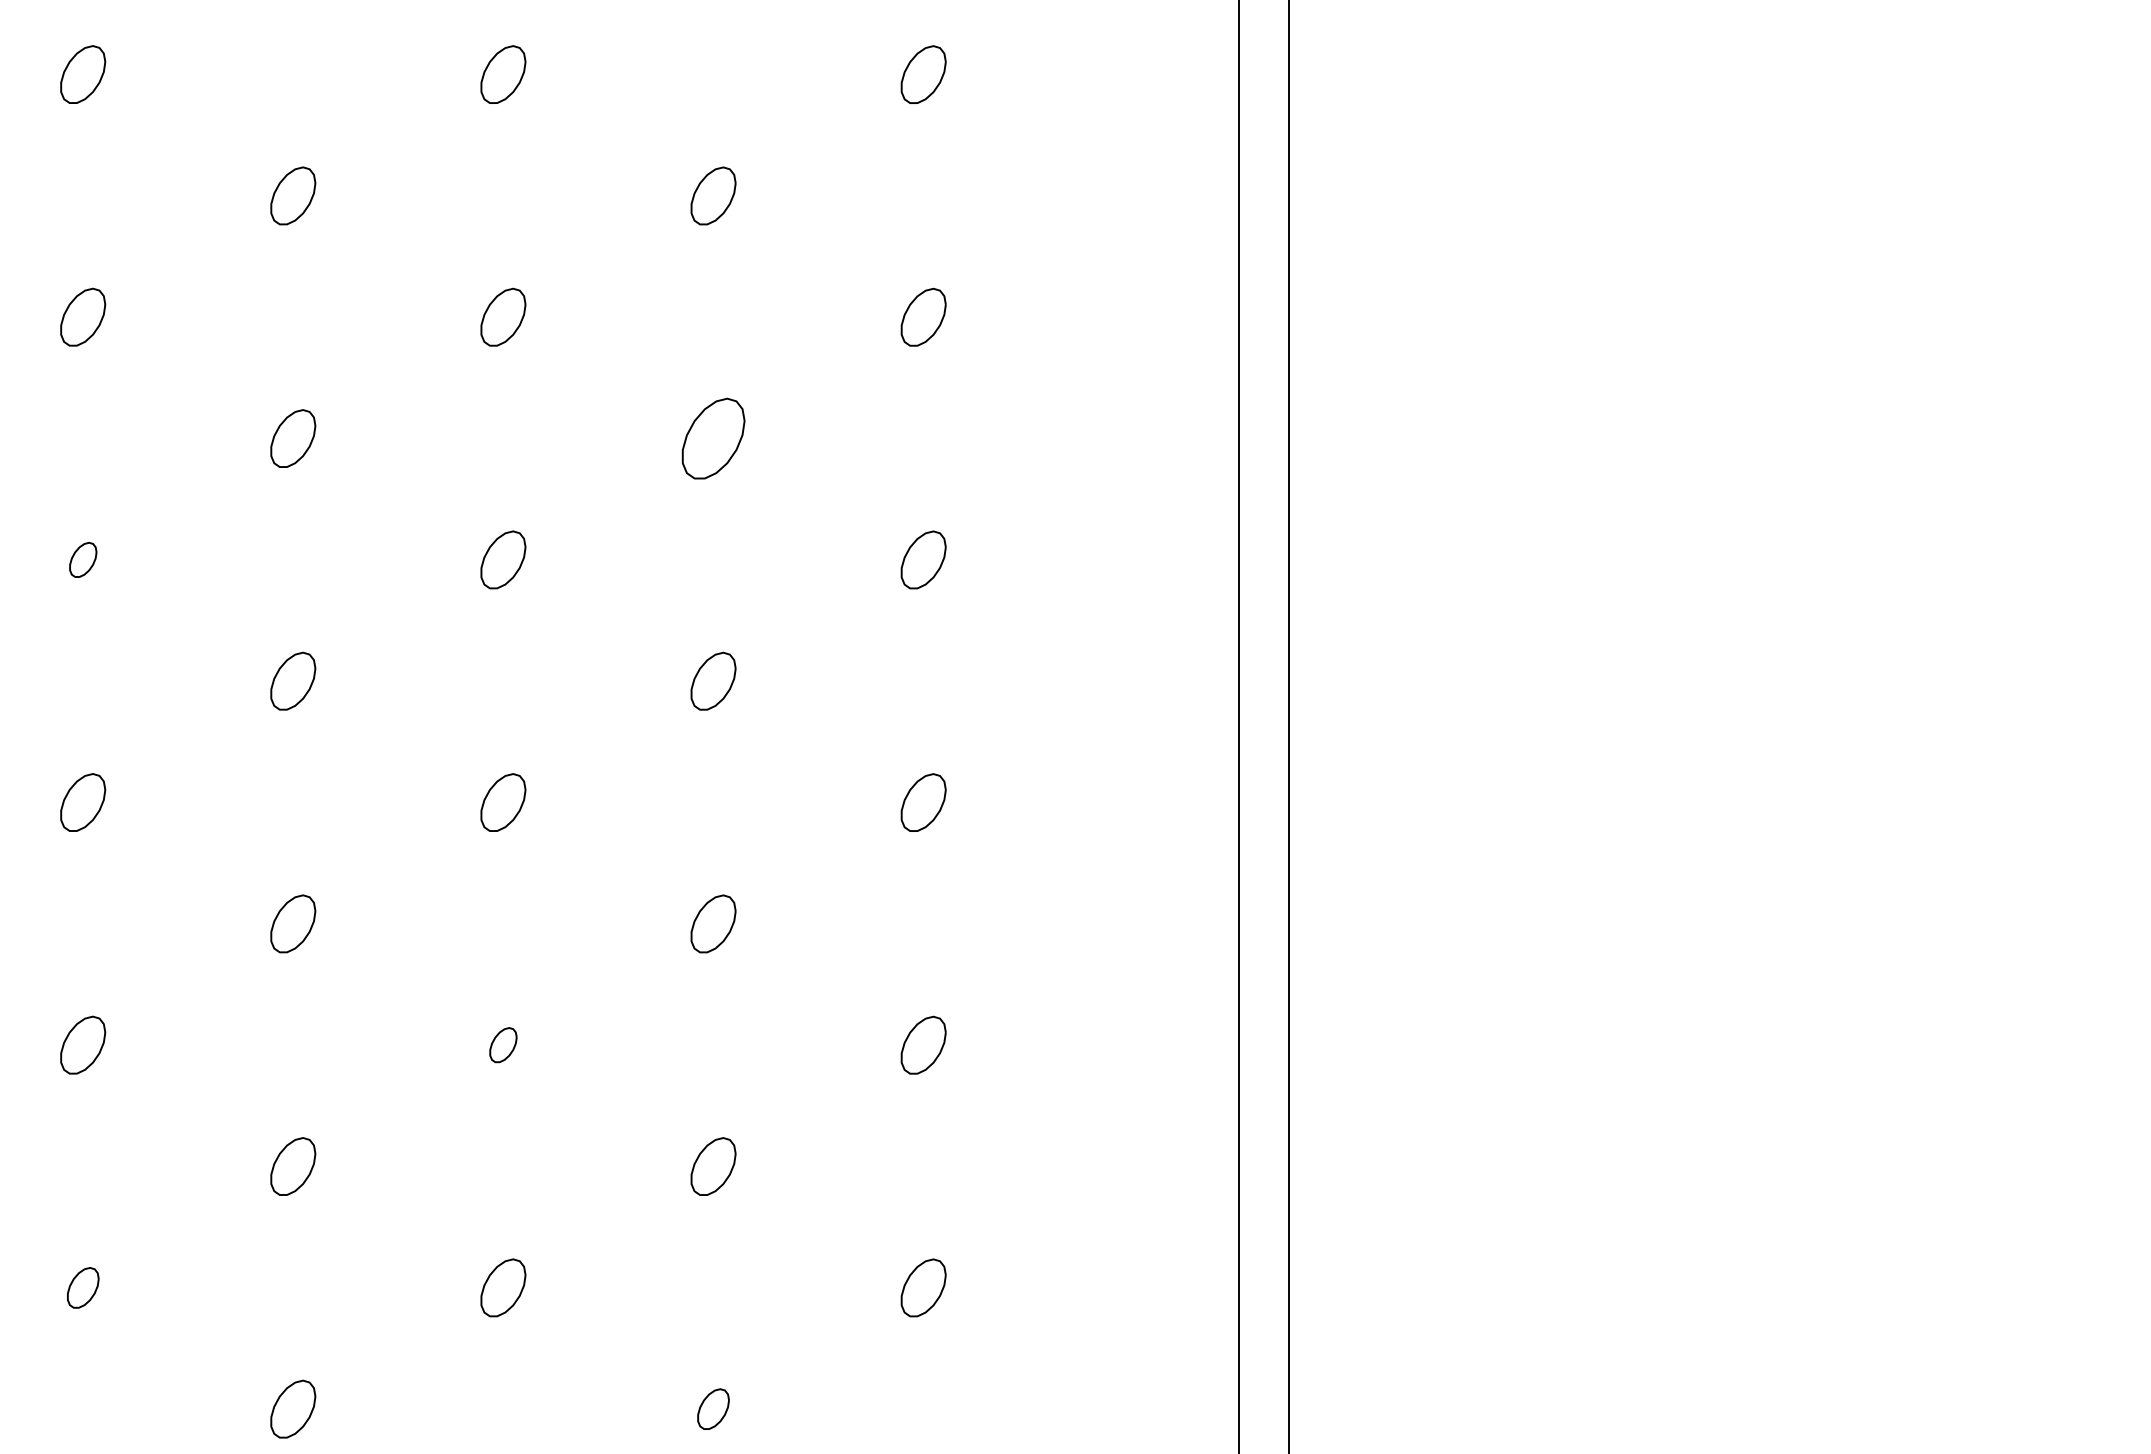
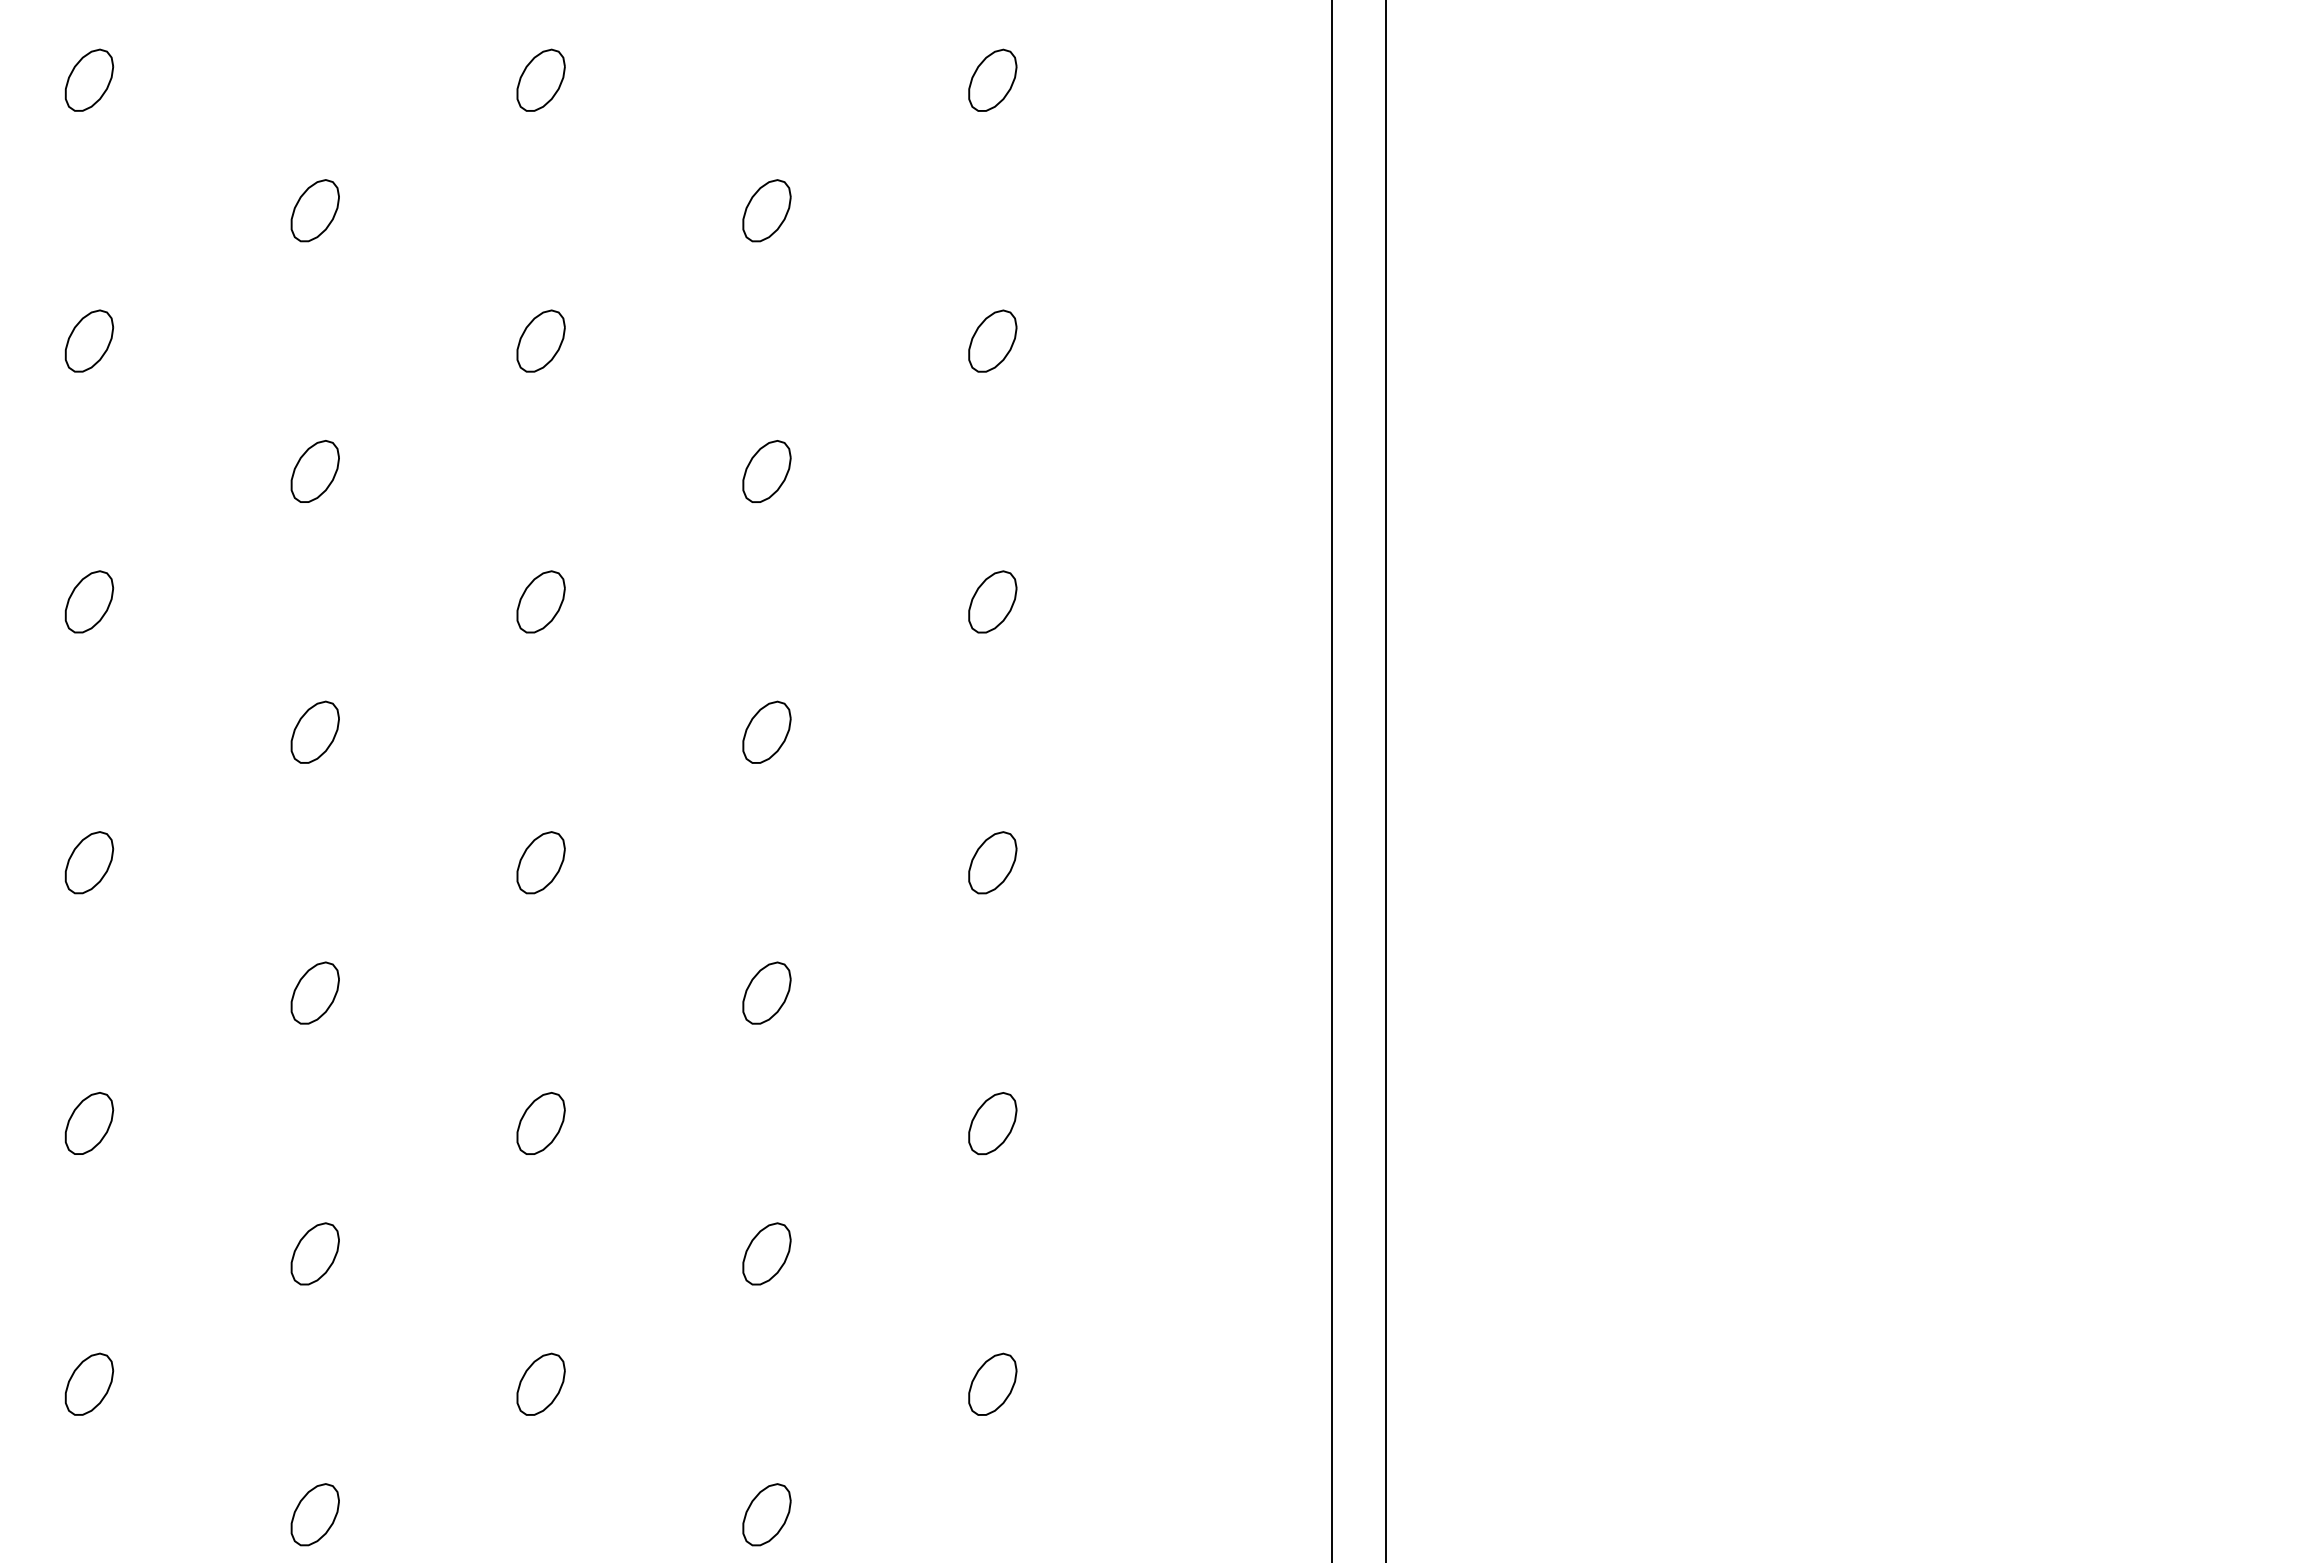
part: (713, 438) -> (766, 471), size x0.71
part: (83, 559) -> (89, 601), size x1.67
part: (503, 1044) -> (541, 1122), size x1.67
part: (83, 1287) -> (89, 1383), size x1.43
part: (713, 1408) -> (766, 1513), size x1.43

